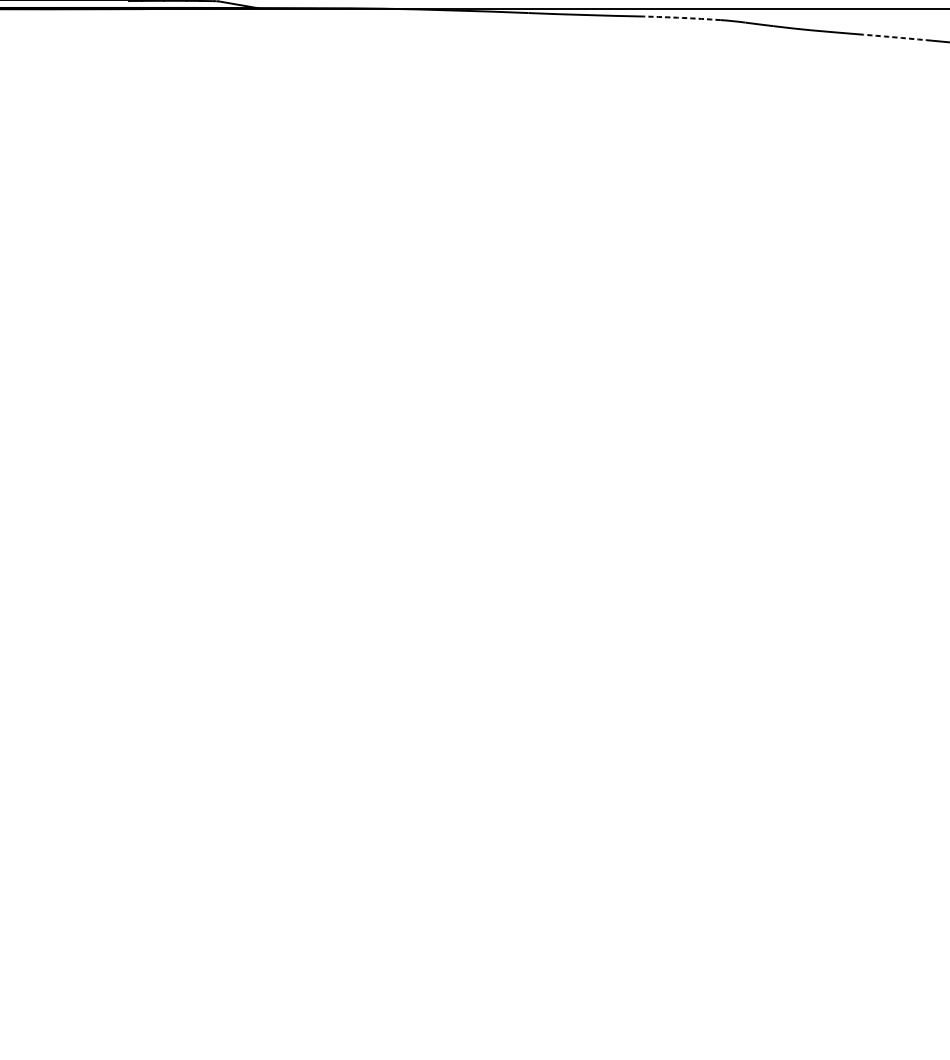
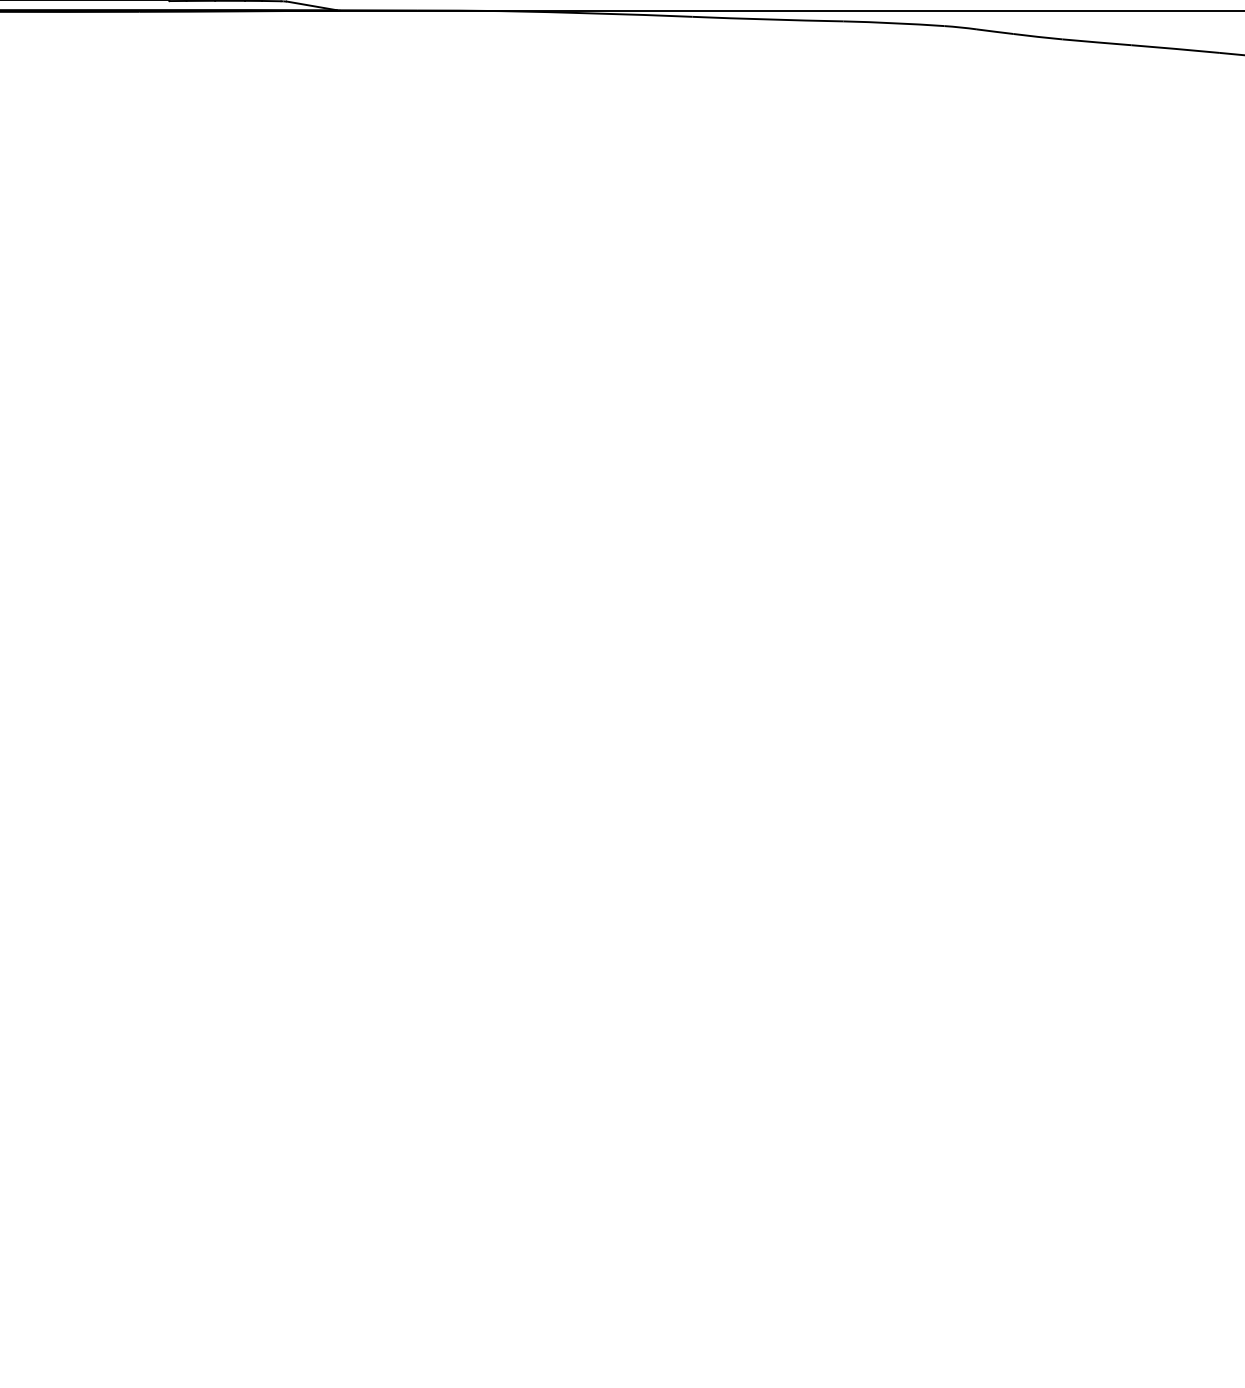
arc: (682, 18) -> (894, 23), dashed -> solid
arc: (897, 37) -> (1175, 48), dashed -> solid

